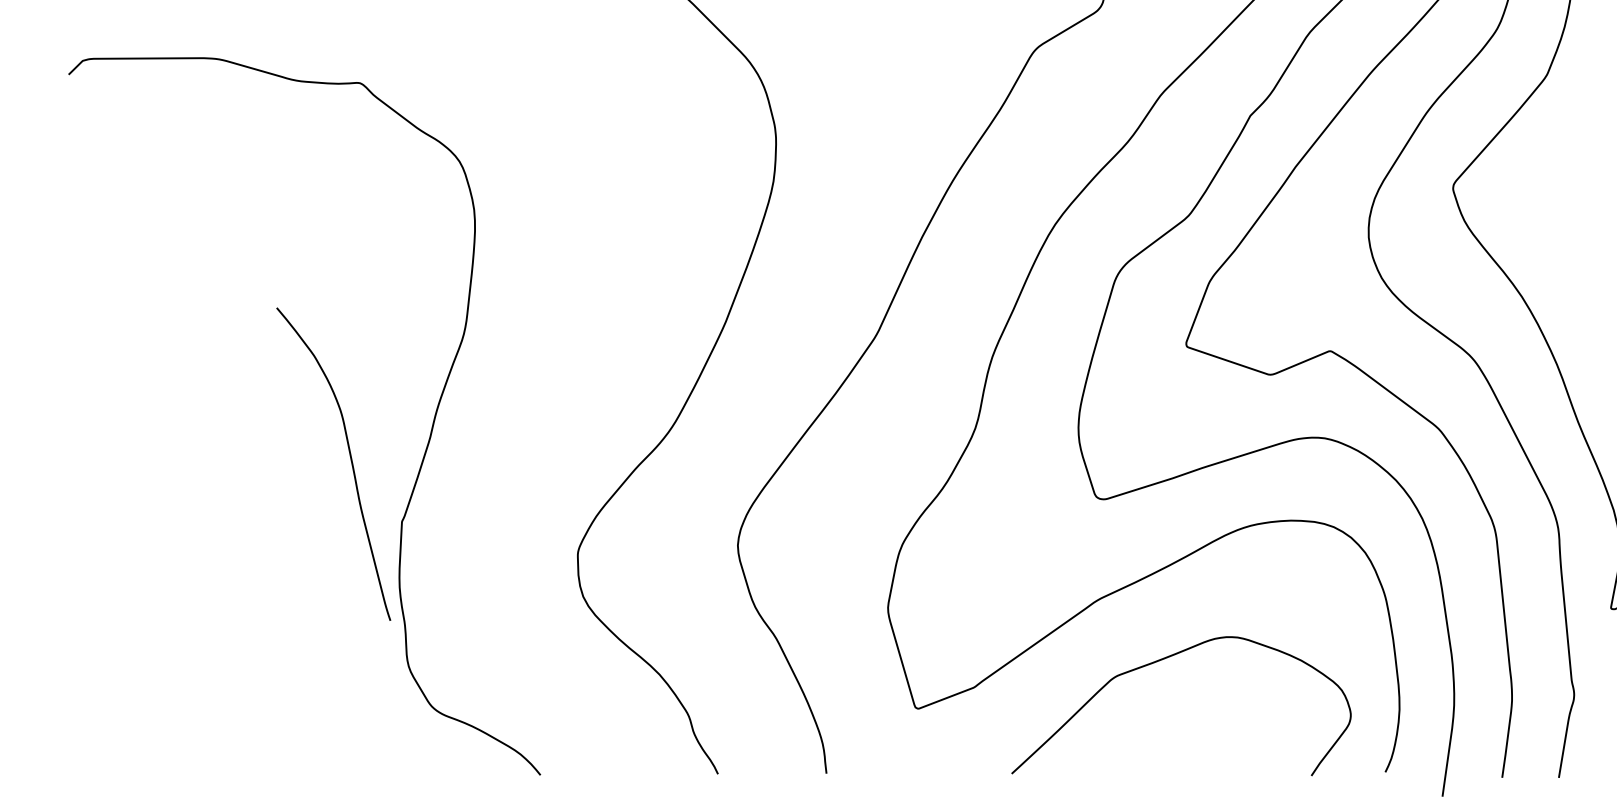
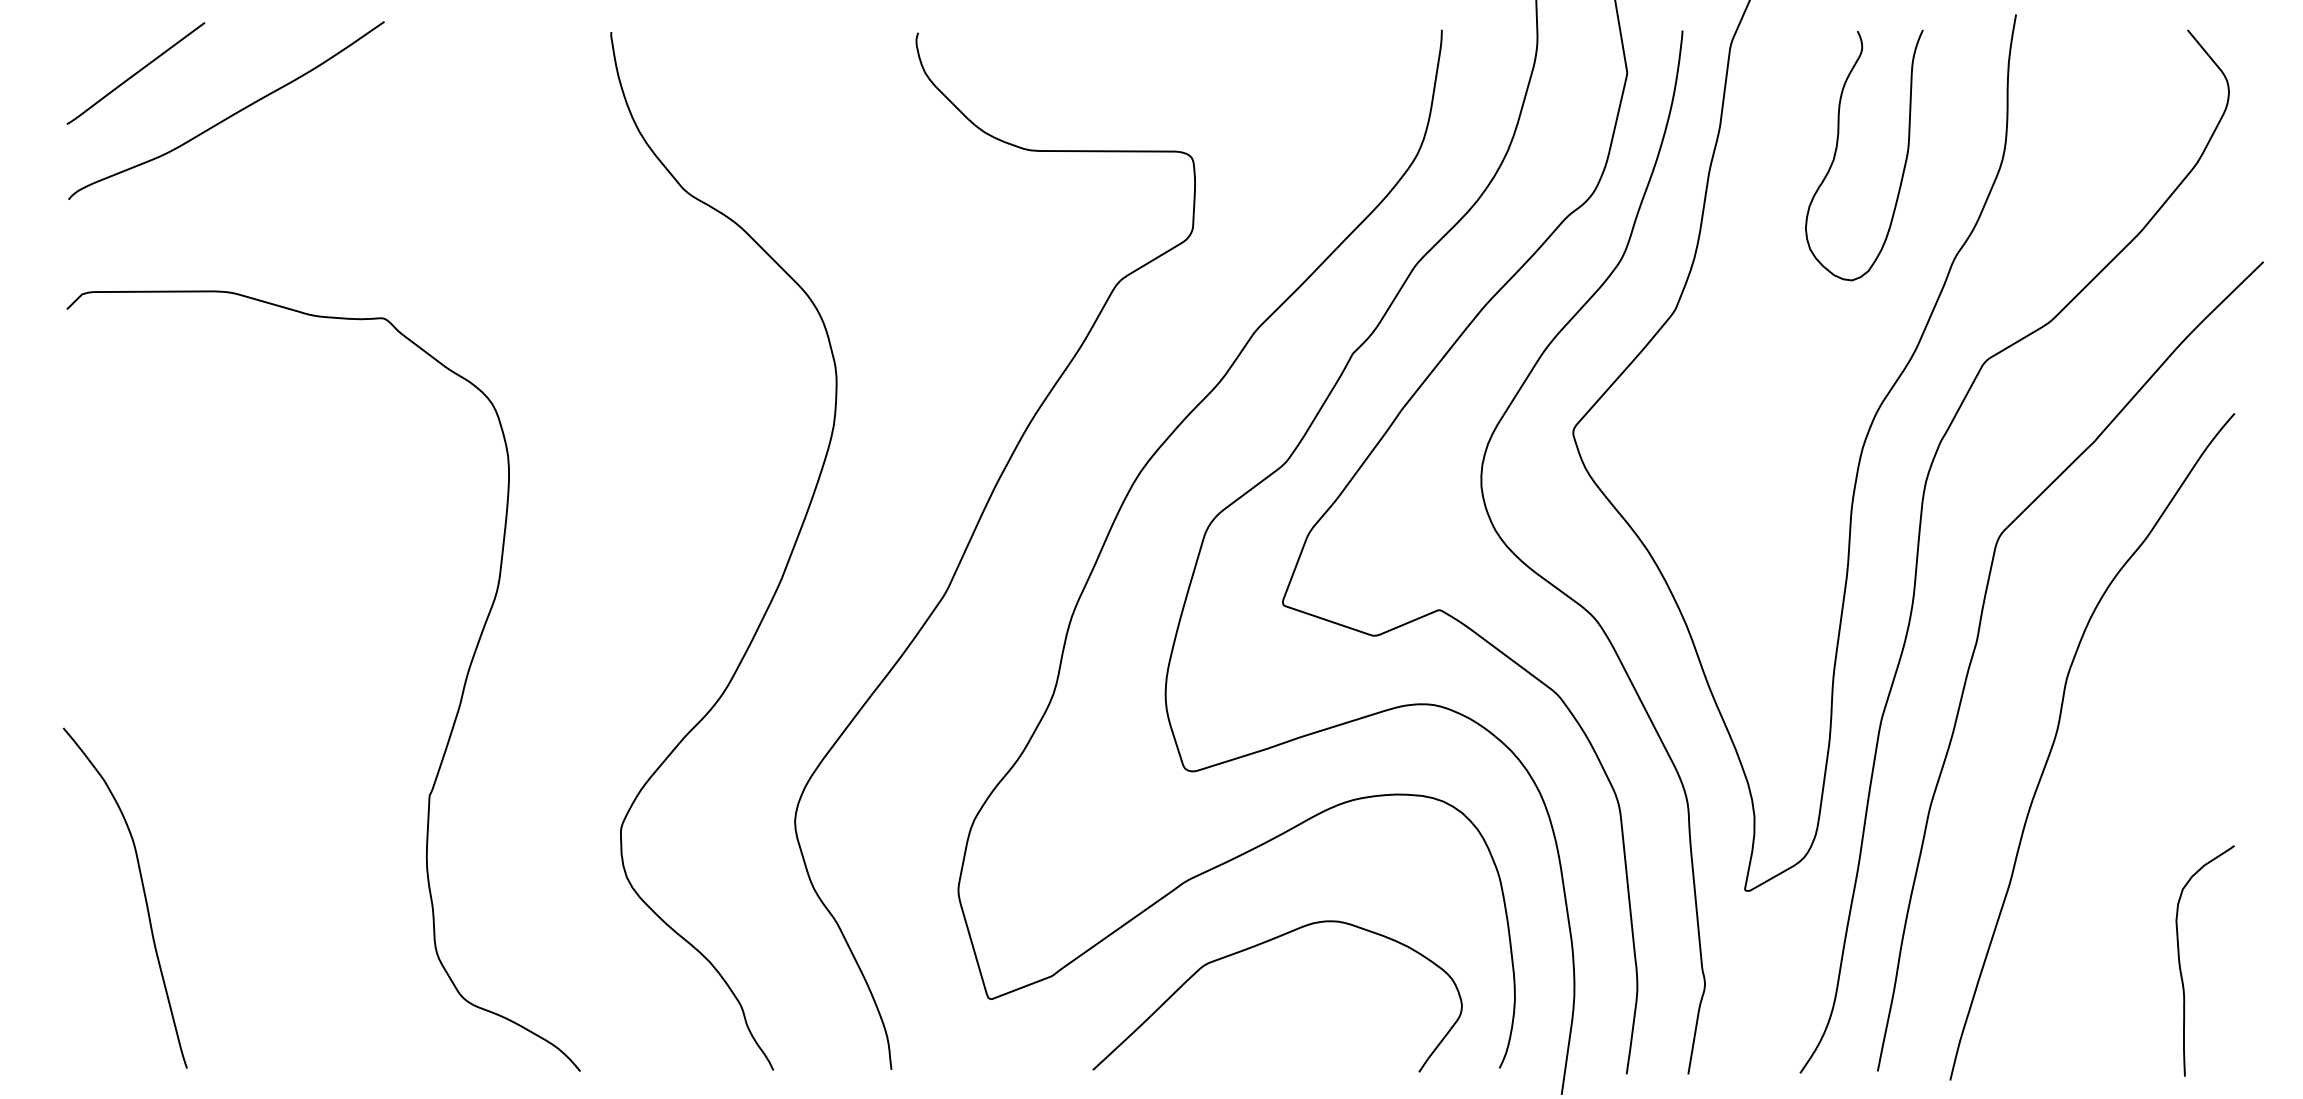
curve: (350, 459) -> (143, 893), moved

